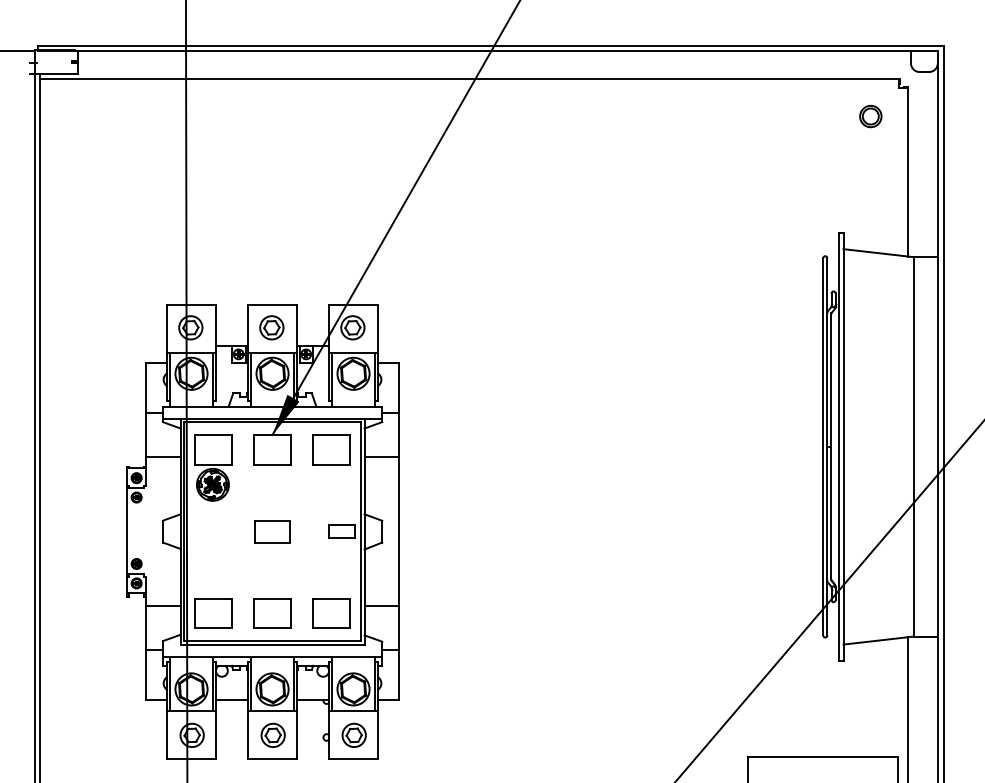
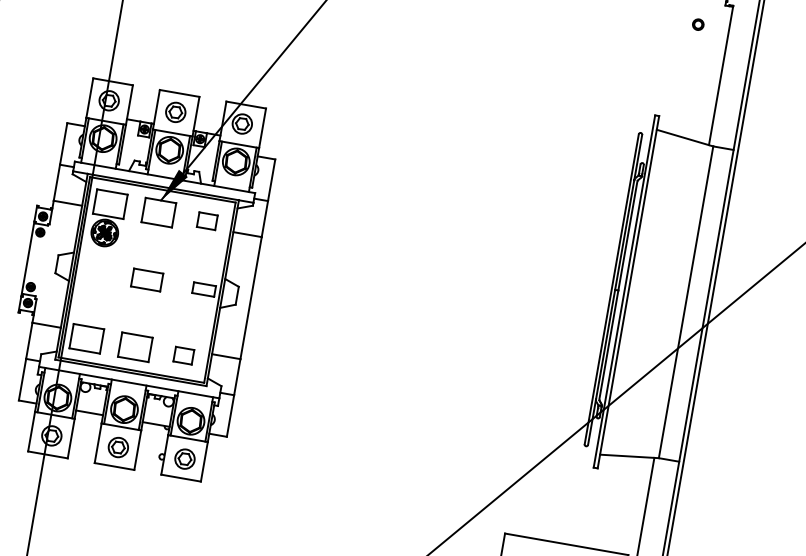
part: (870, 116) -> (697, 24), size x0.6
part: (331, 449) -> (207, 220), size x0.6
part: (331, 613) -> (183, 355), size x0.6

